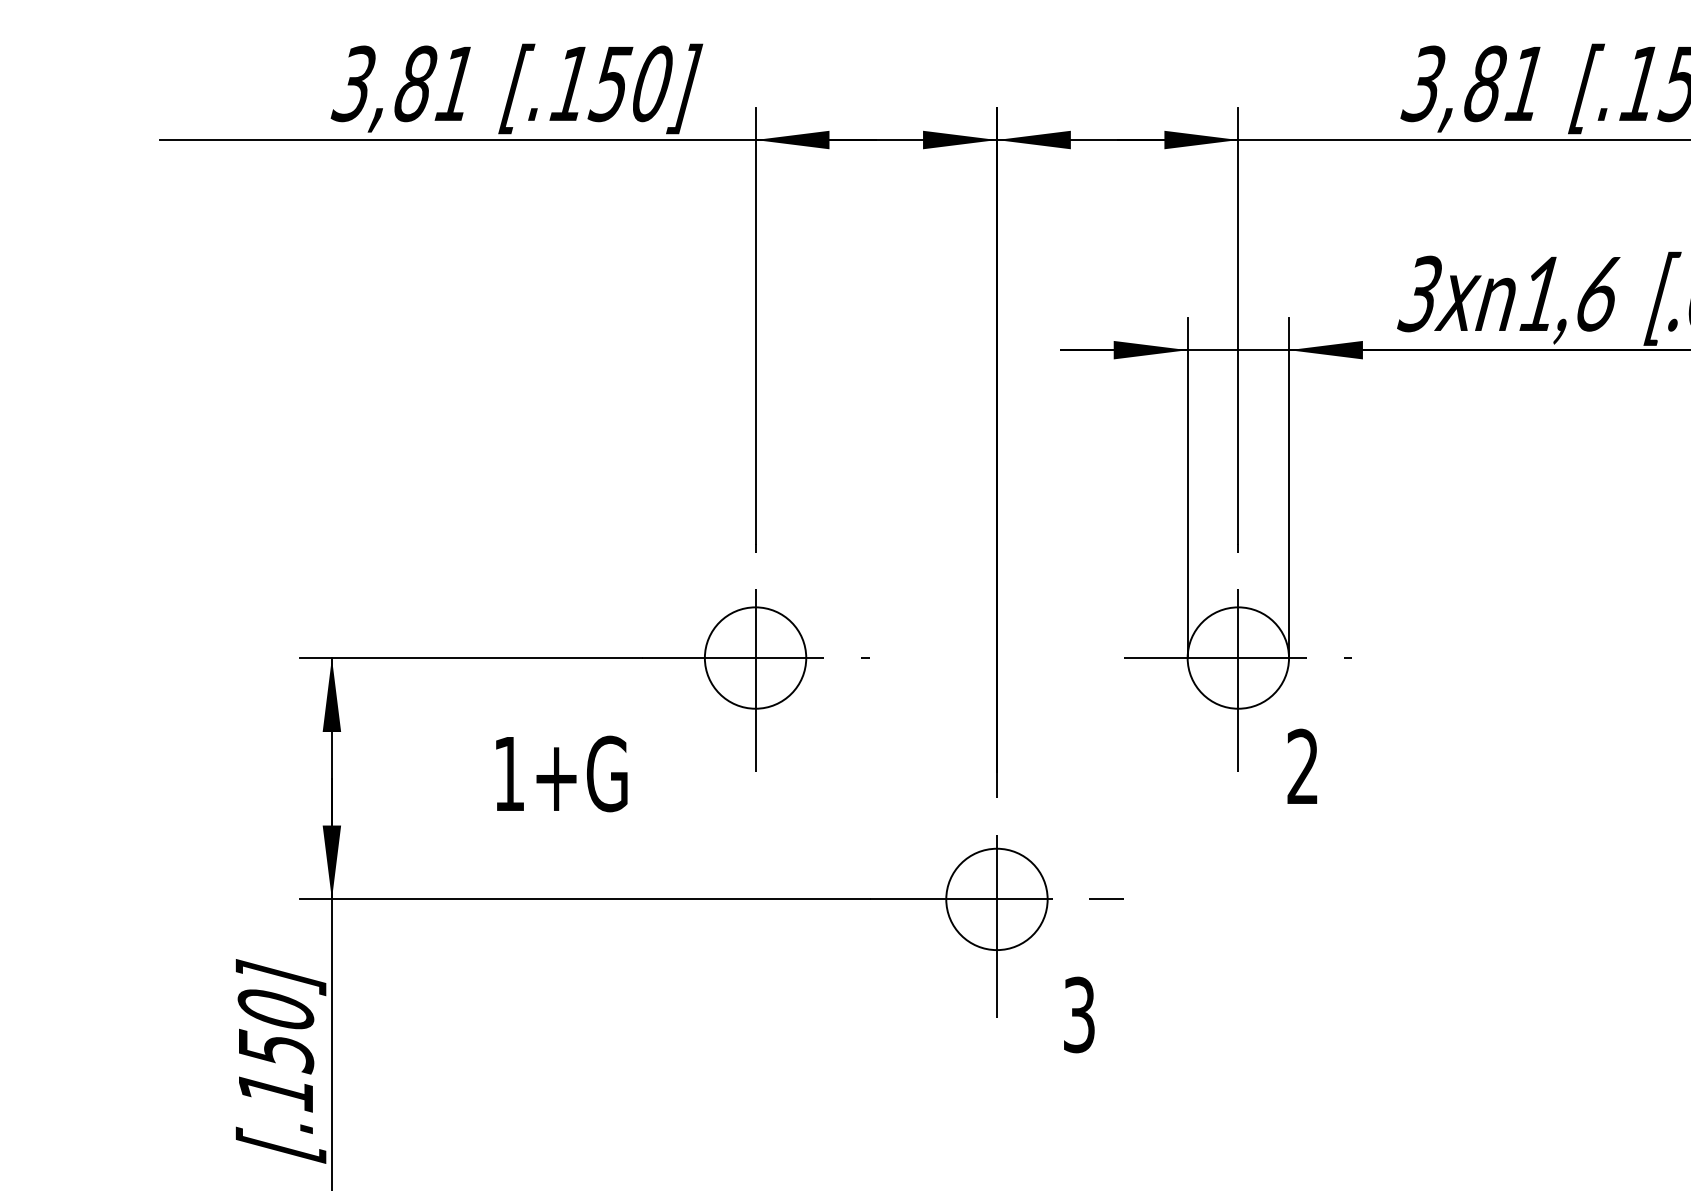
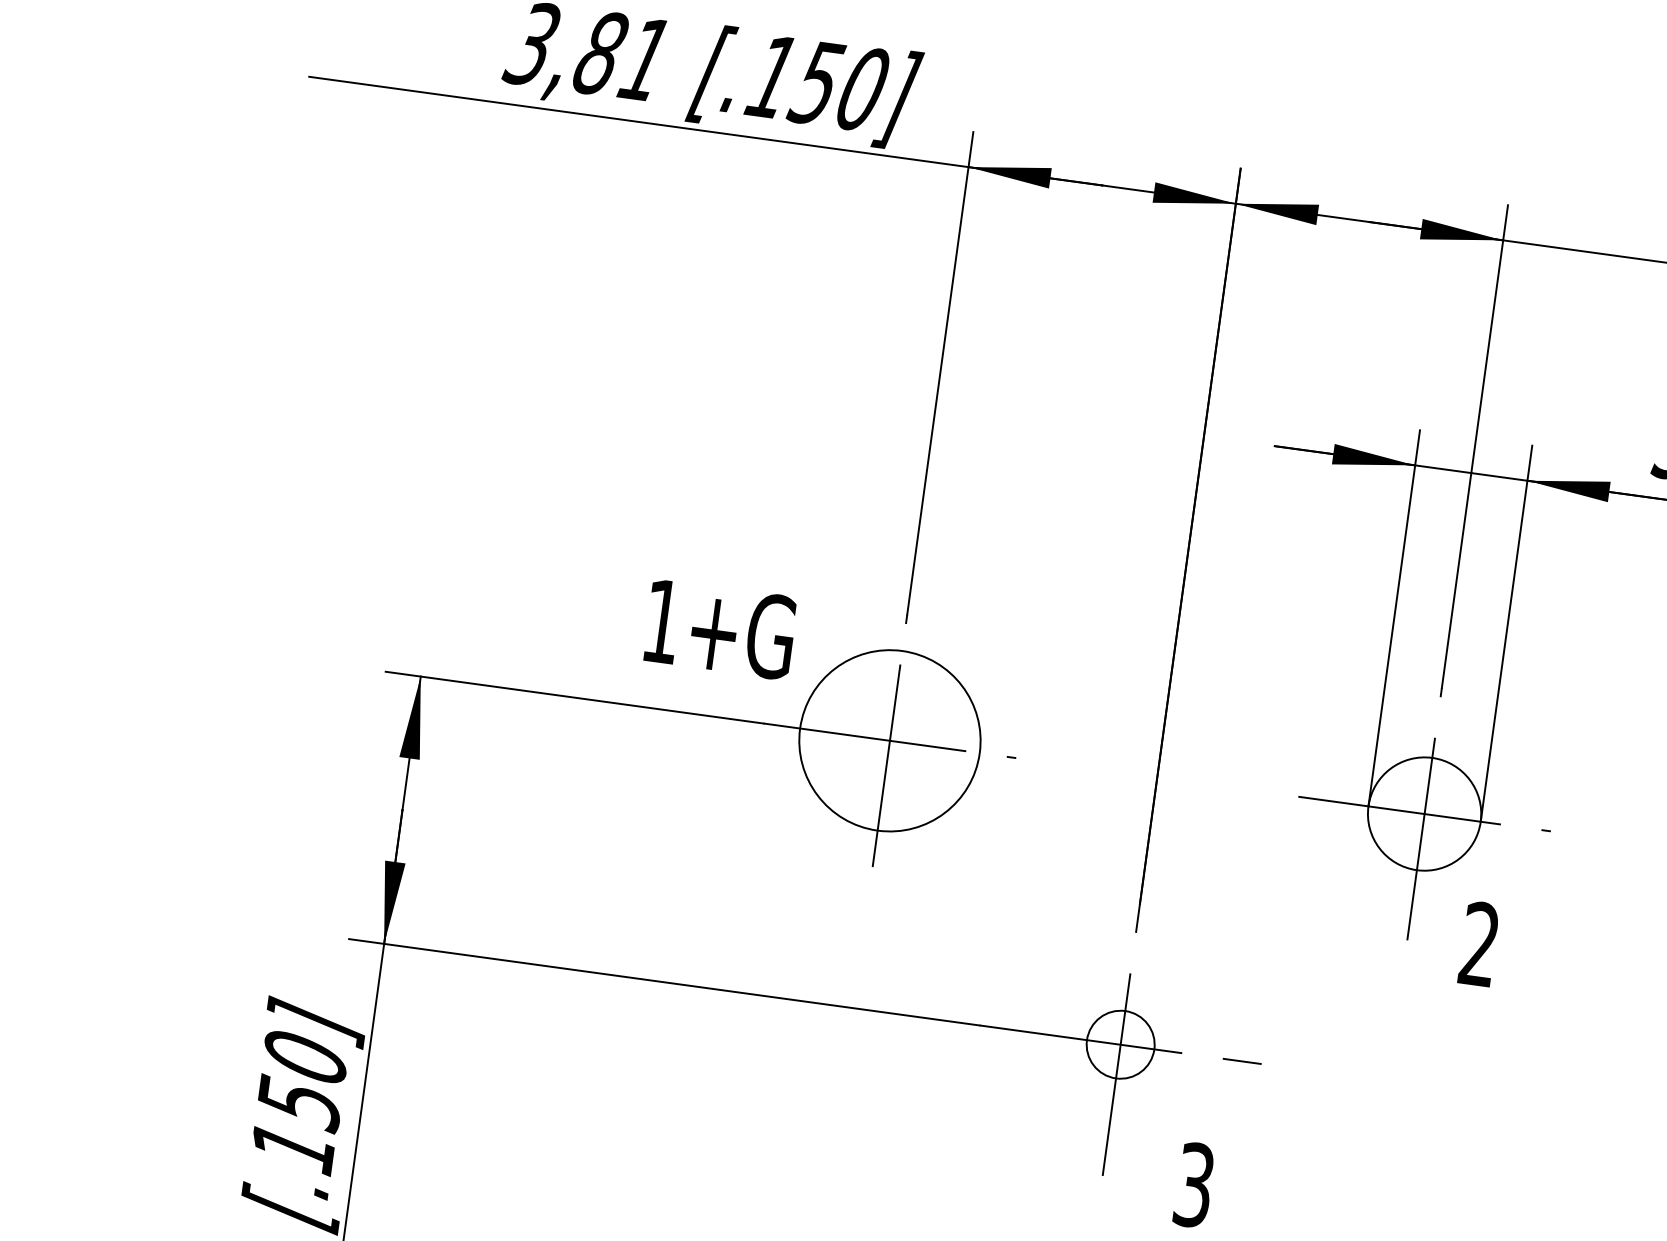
circle: (755, 657) -> (889, 740), size x1.6
text: (561, 773) -> (720, 628), moved
circle: (996, 899) -> (1120, 1044), size x0.6

